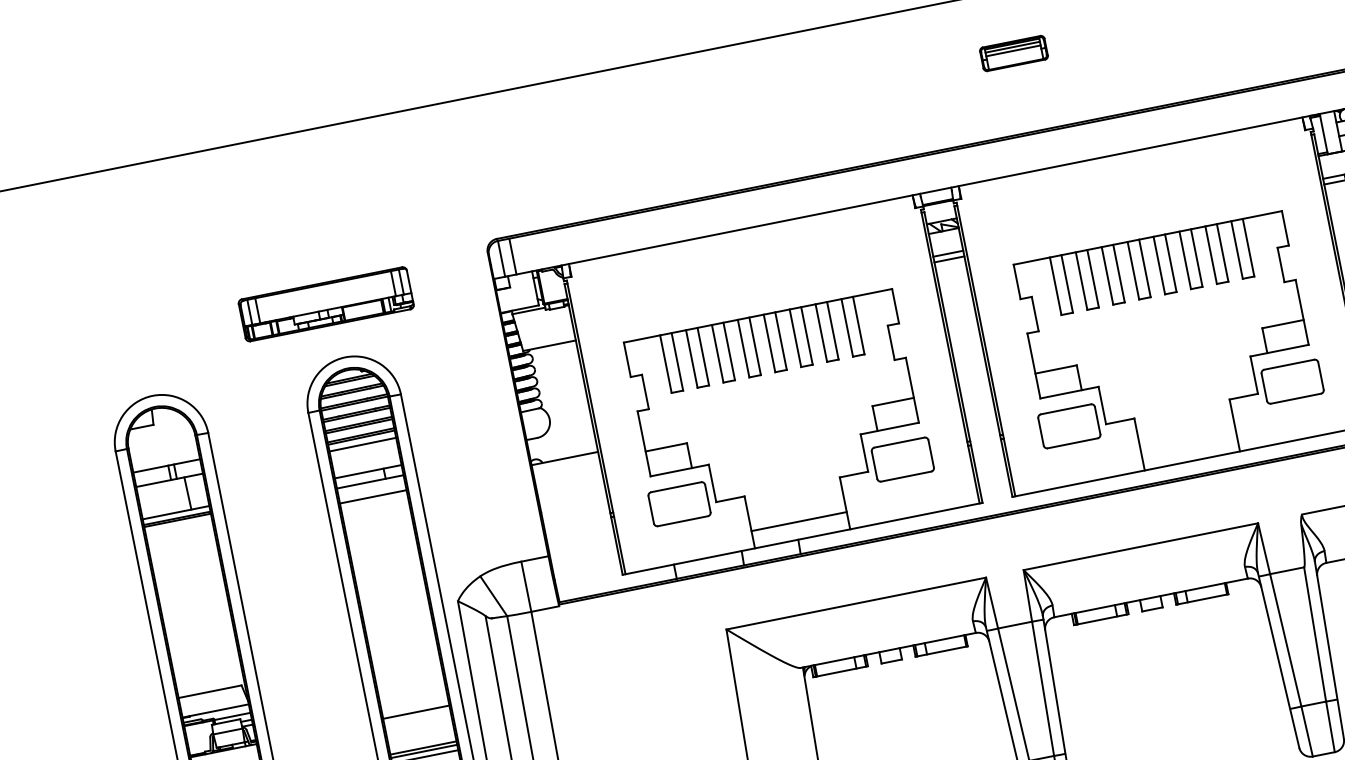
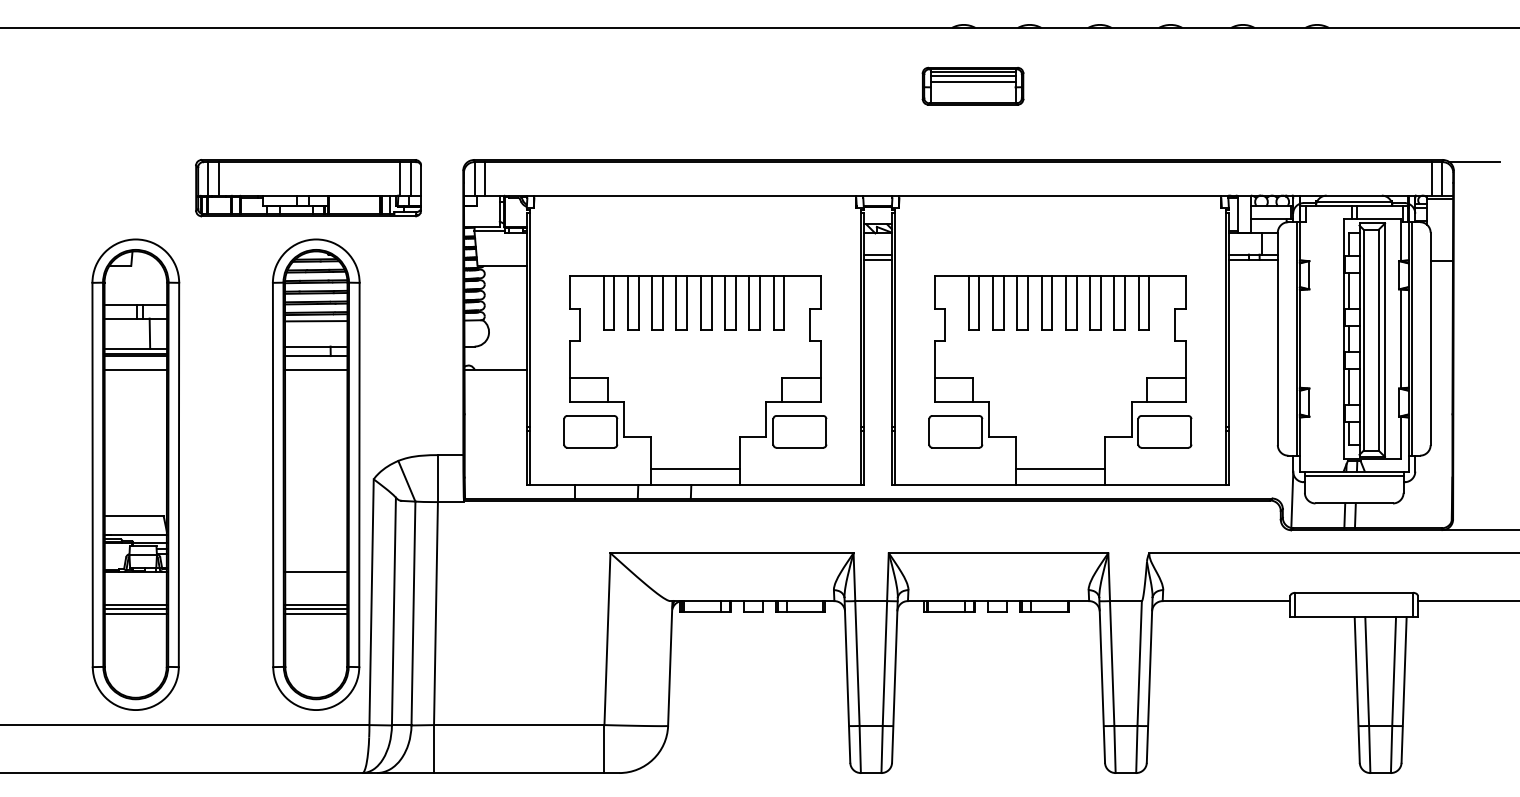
part: (1013, 52) -> (972, 85), size x1.67
part: (326, 304) -> (308, 188), size x1.43
line: (1188, 444) -> (1059, 469), added
line: (180, 535) -> (135, 370), added

